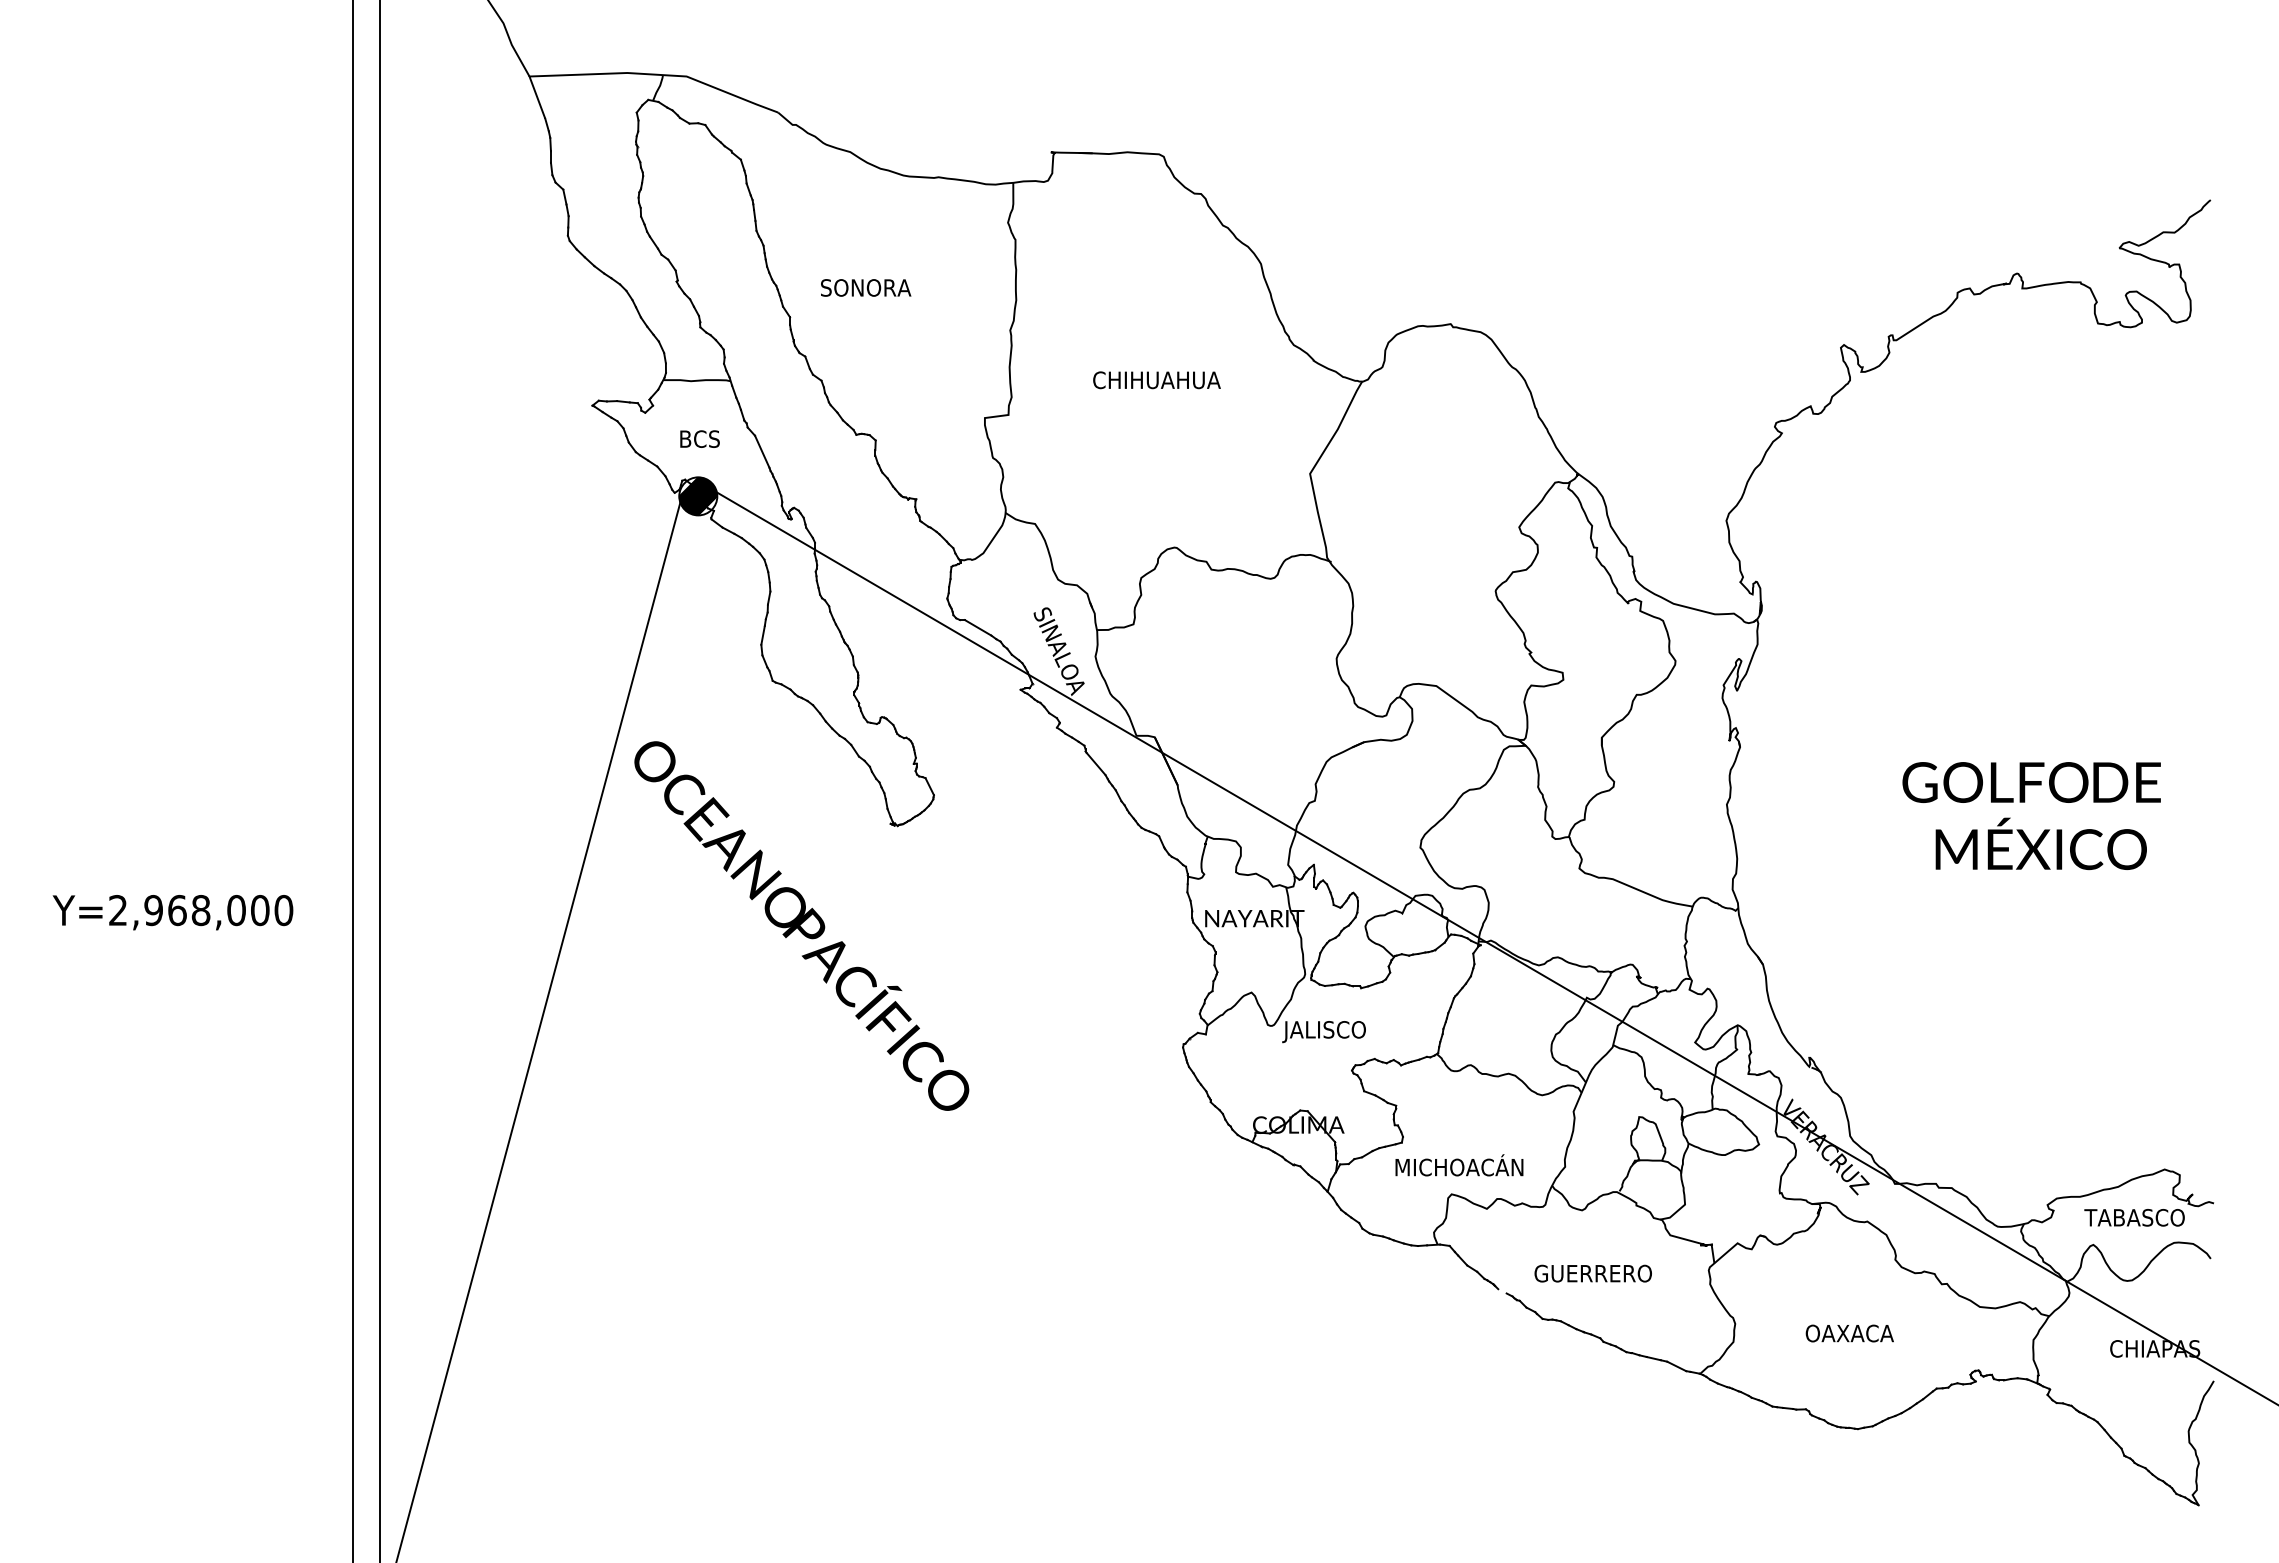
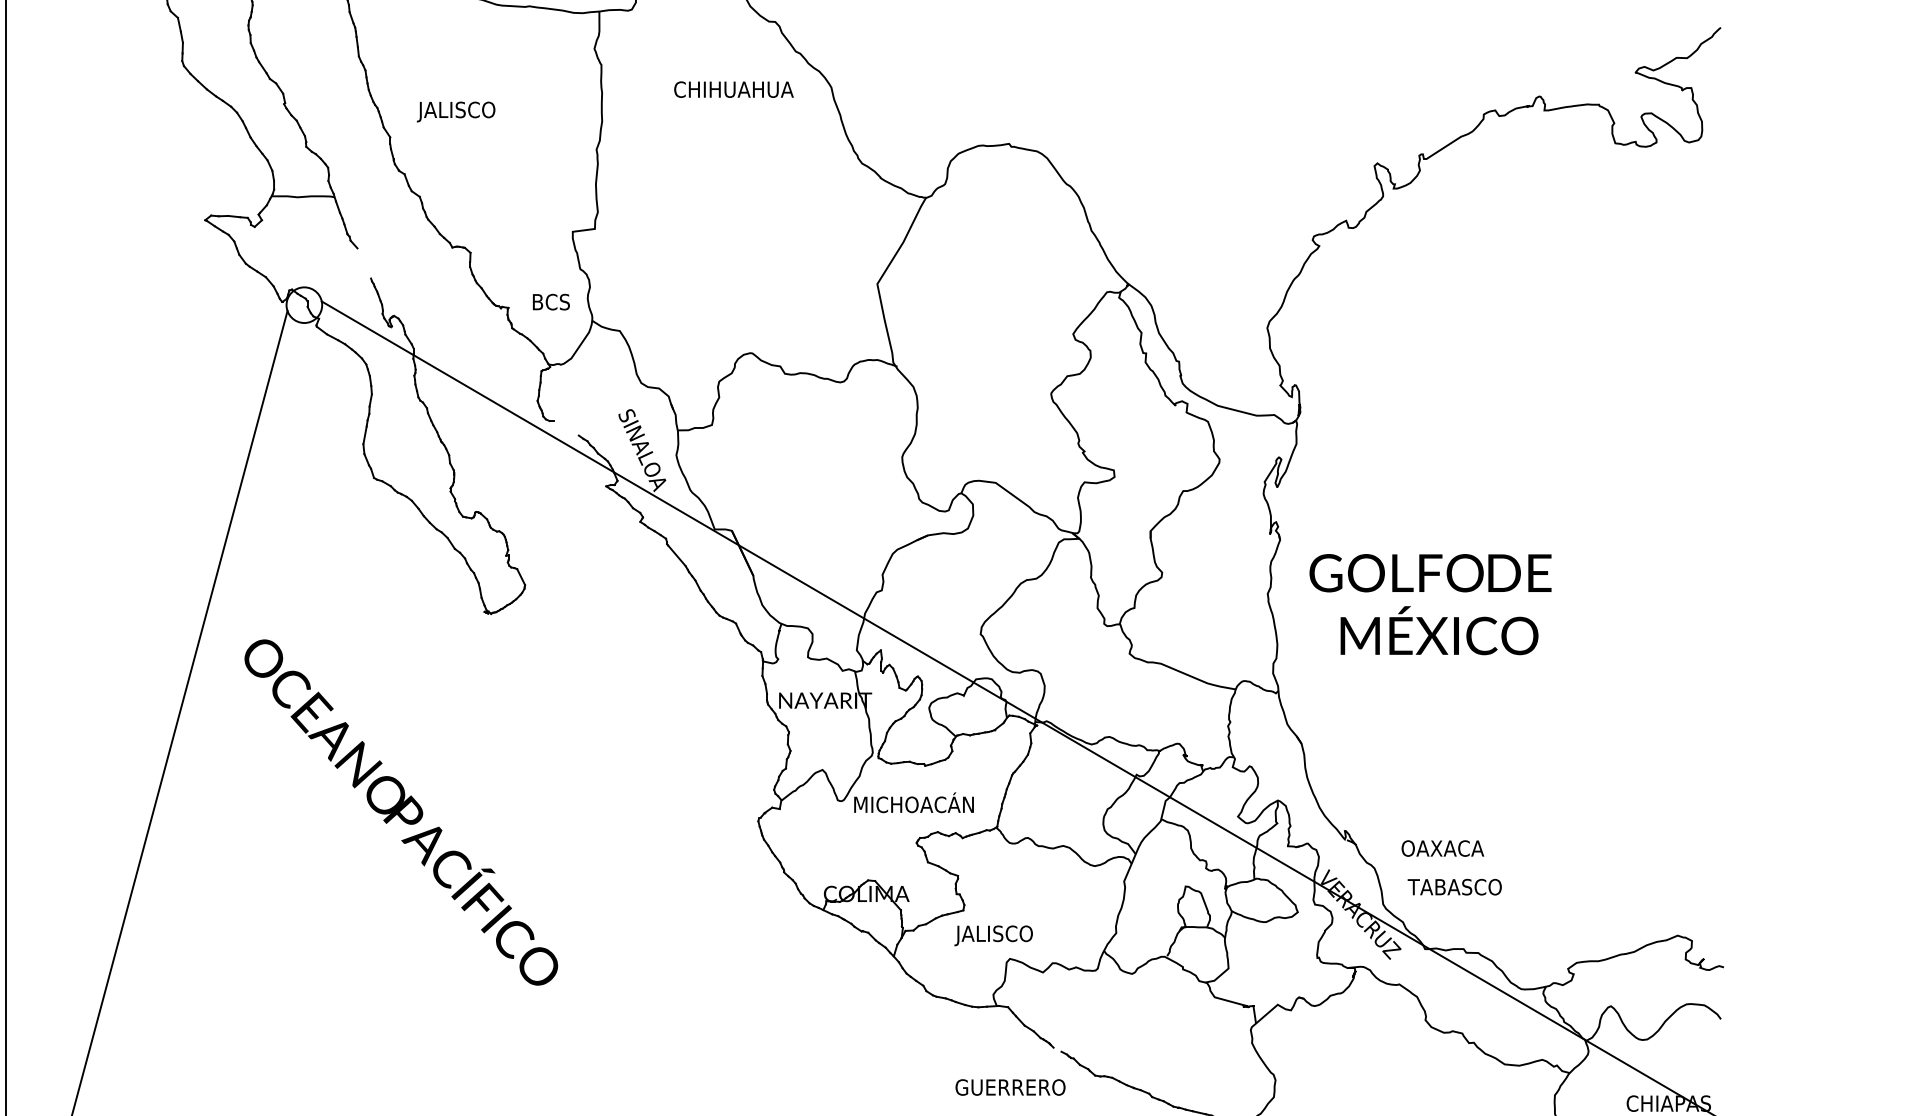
text: (864, 290) -> (460, 112), SONORA -> JALISCO
text: (1156, 380) -> (733, 89), moved
text: (699, 438) -> (550, 301), moved
line: (762, 451) -> (364, 263), removed
hatch: (698, 496) -> (304, 305), removed
line: (977, 627) -> (565, 427), removed
text: (2031, 816) -> (1430, 605), moved
text: (801, 925) -> (401, 812), moved
text: (1347, 1029) -> (912, 804), JALISCO -> MICHOACÁN
text: (1457, 1167) -> (1015, 933), MICHOACÁN -> JALISCO
text: (2134, 1217) -> (1454, 886), moved
text: (1592, 1273) -> (1009, 1087), moved
text: (1849, 1333) -> (1442, 848), moved

